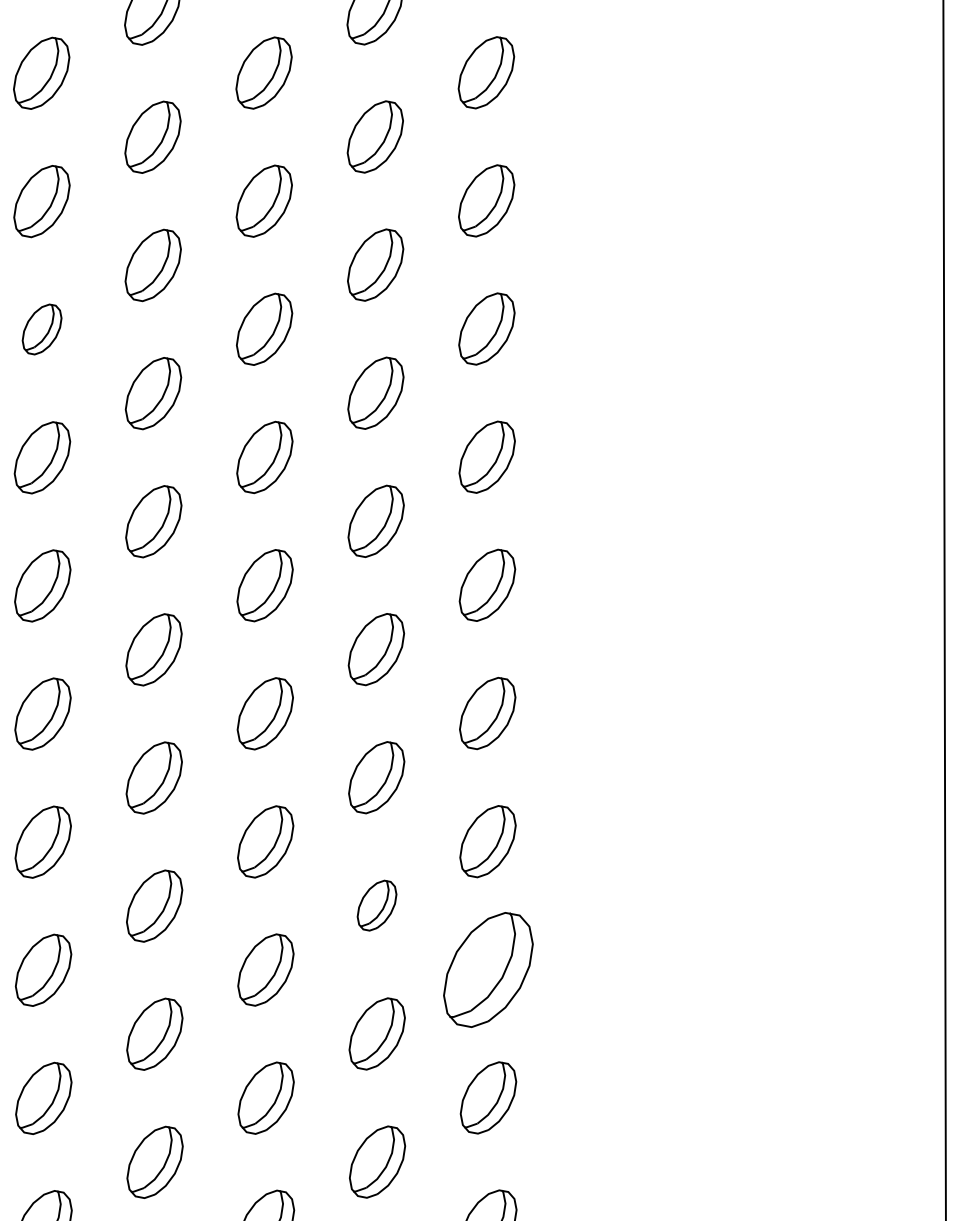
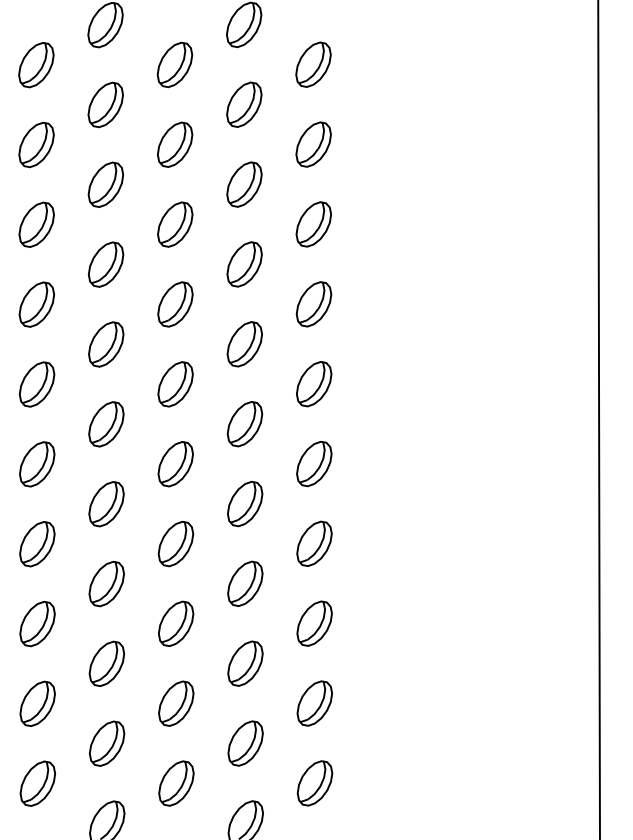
part: (41, 329) -> (36, 224), size x1.43
part: (377, 905) -> (245, 583), size x1.43
part: (487, 969) -> (314, 623), size x0.62

